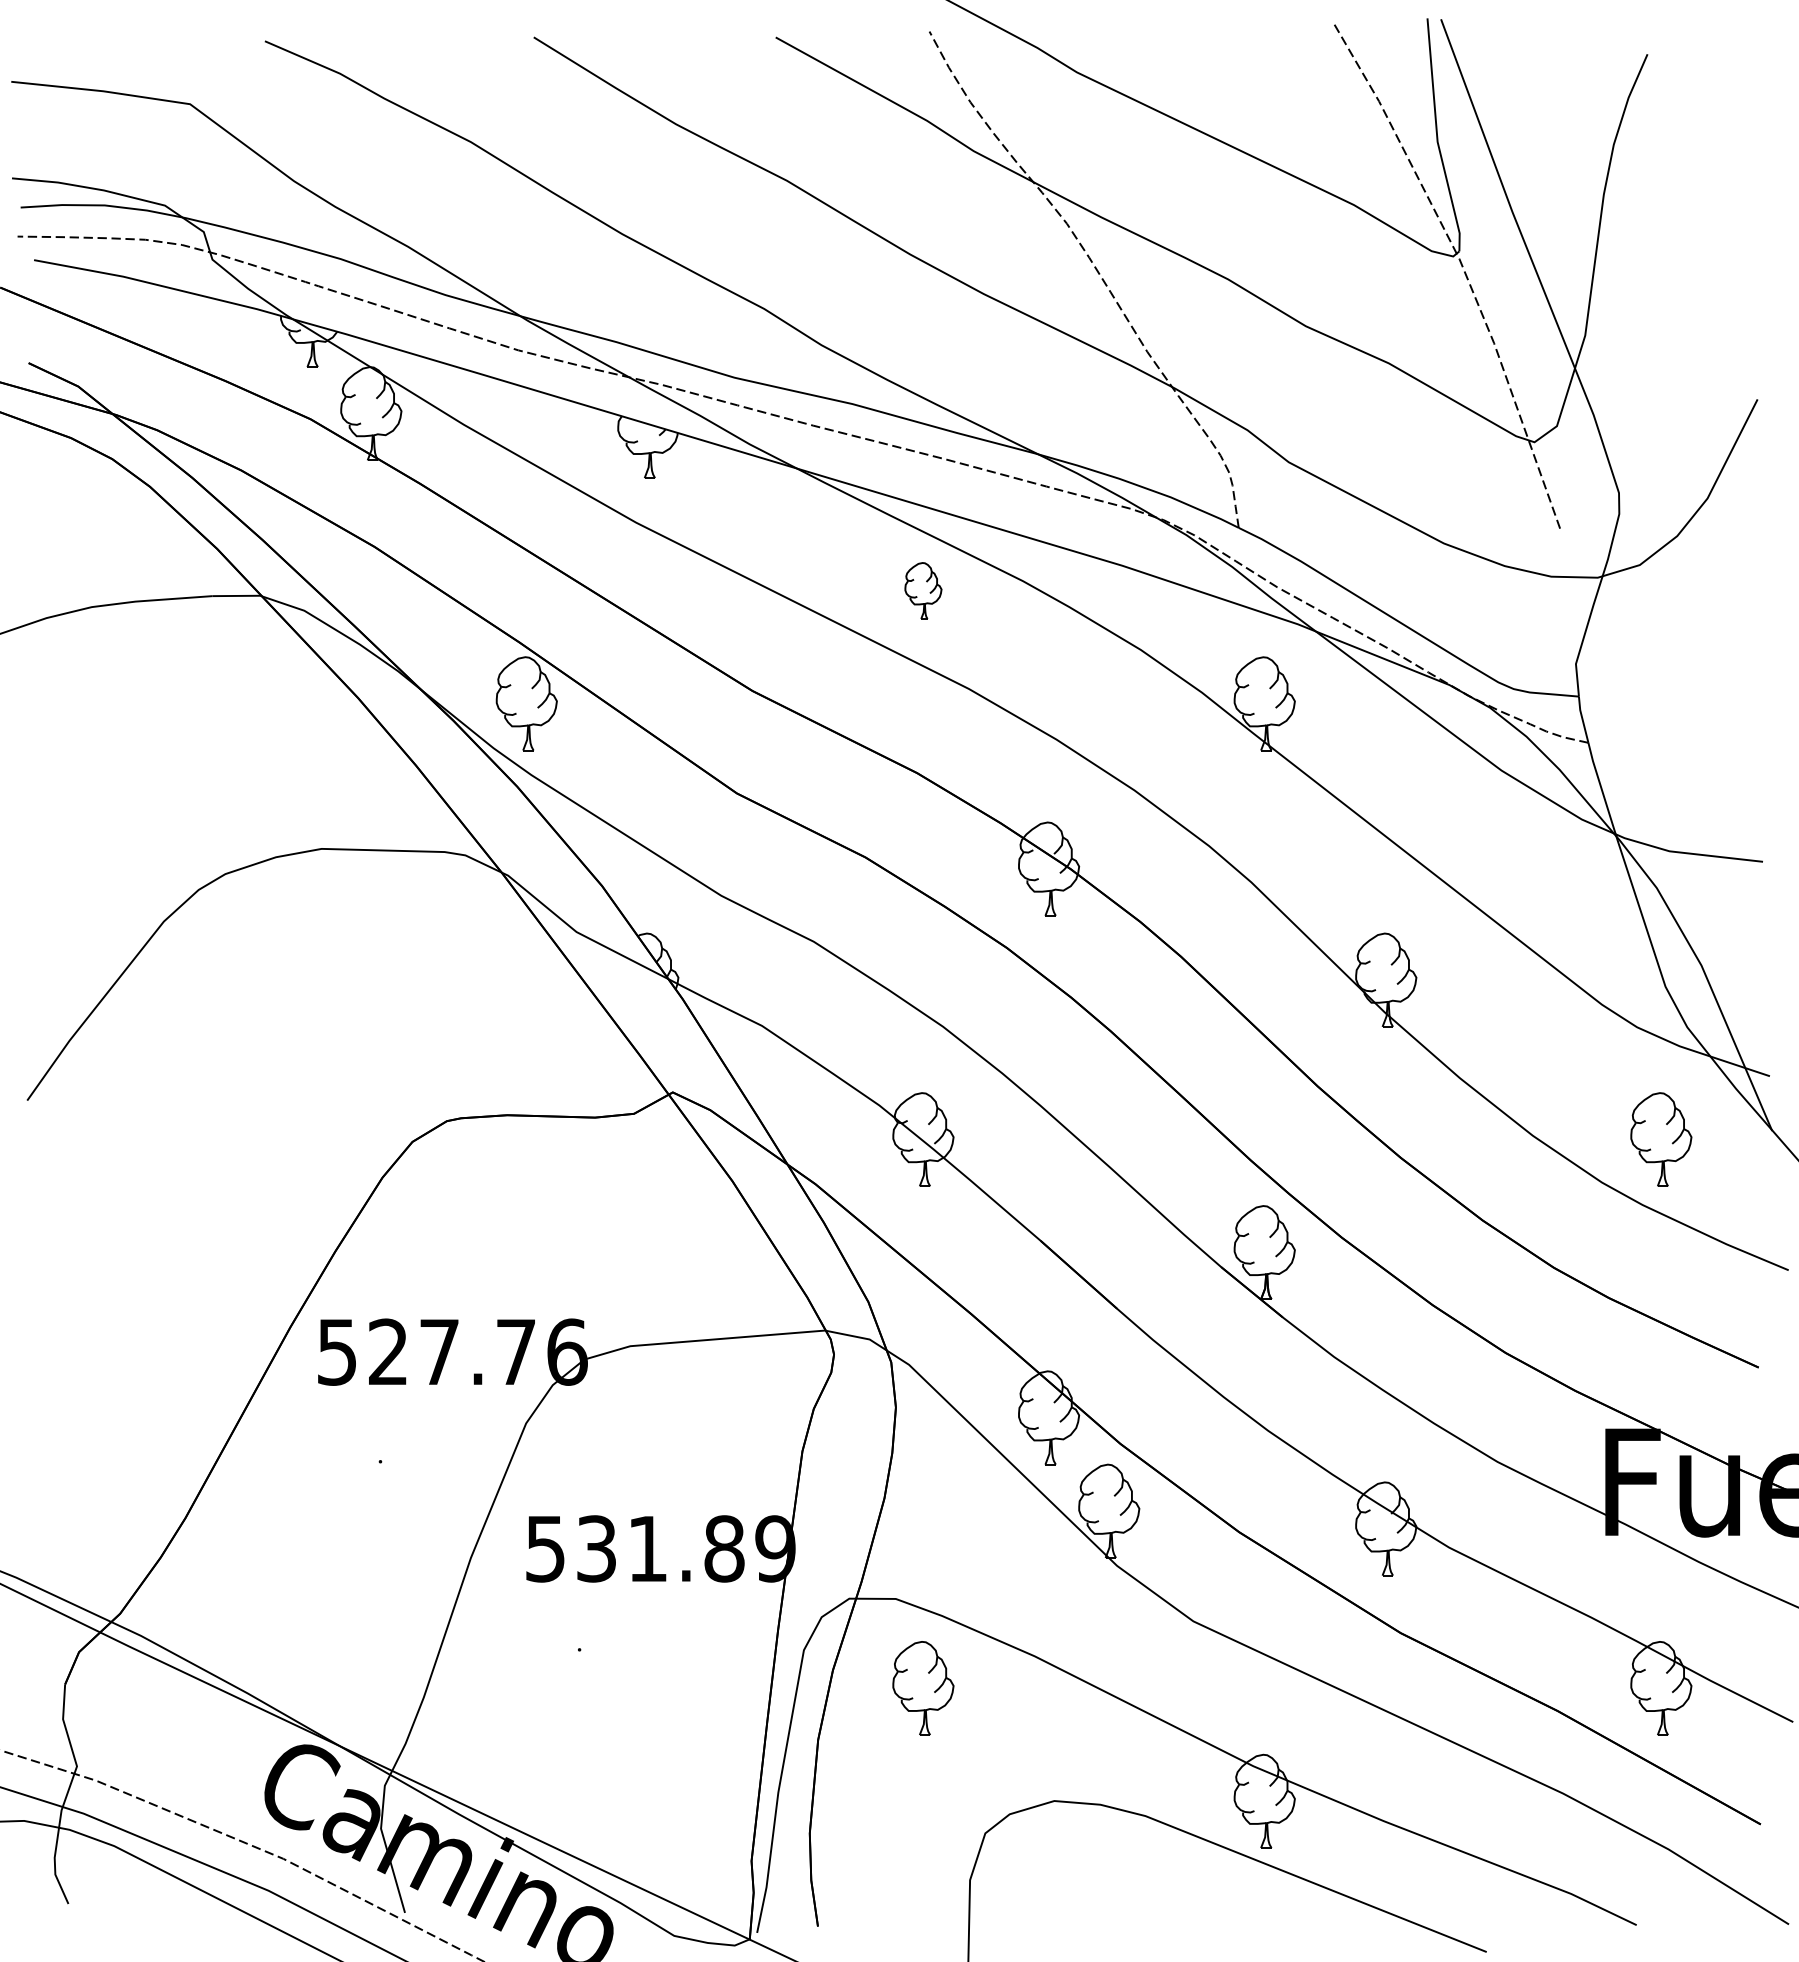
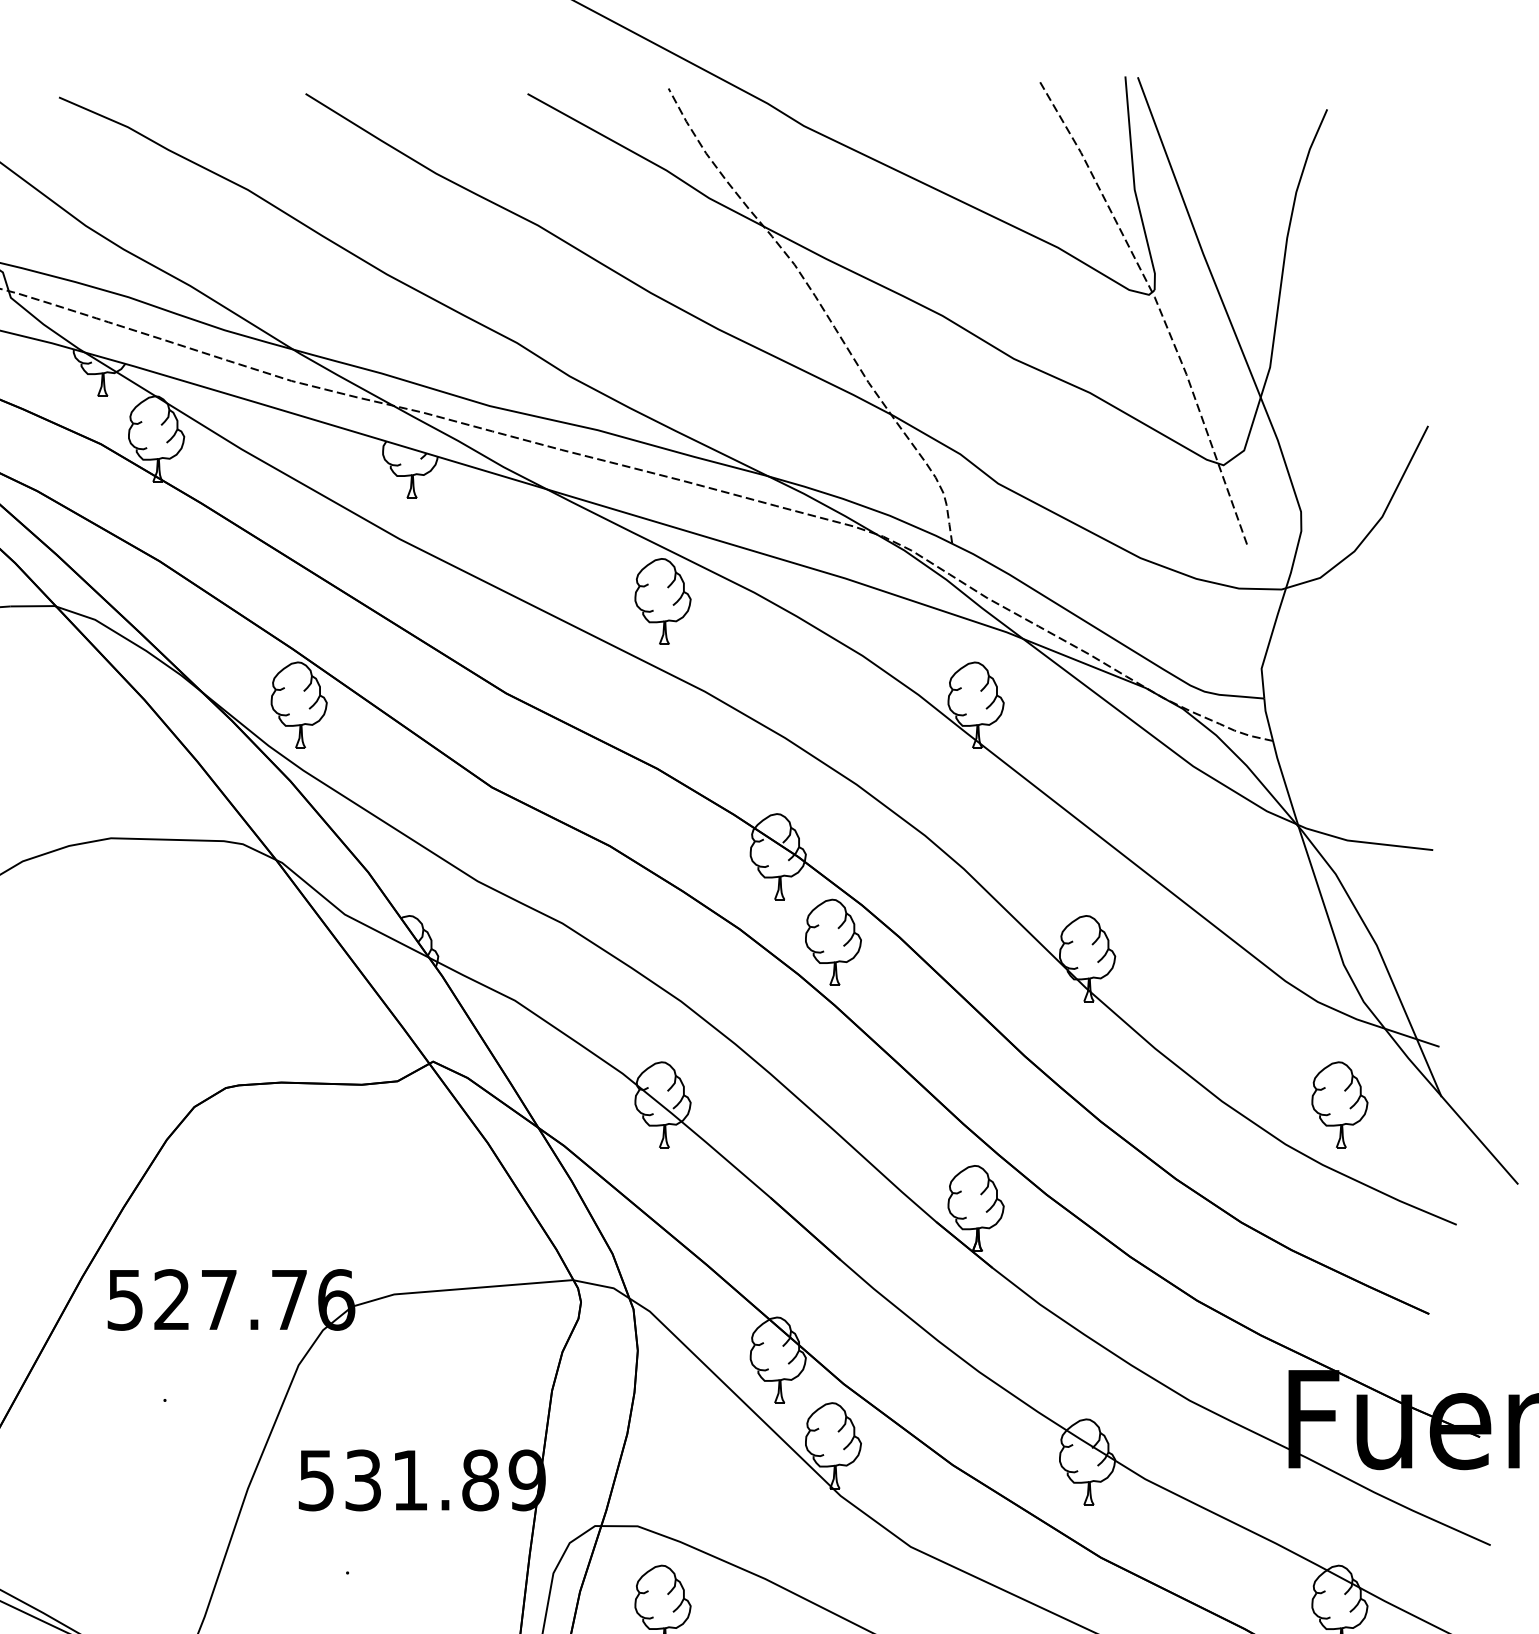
part: (923, 590) -> (663, 601), size x1.67
part: (1109, 962) -> (833, 942), added

